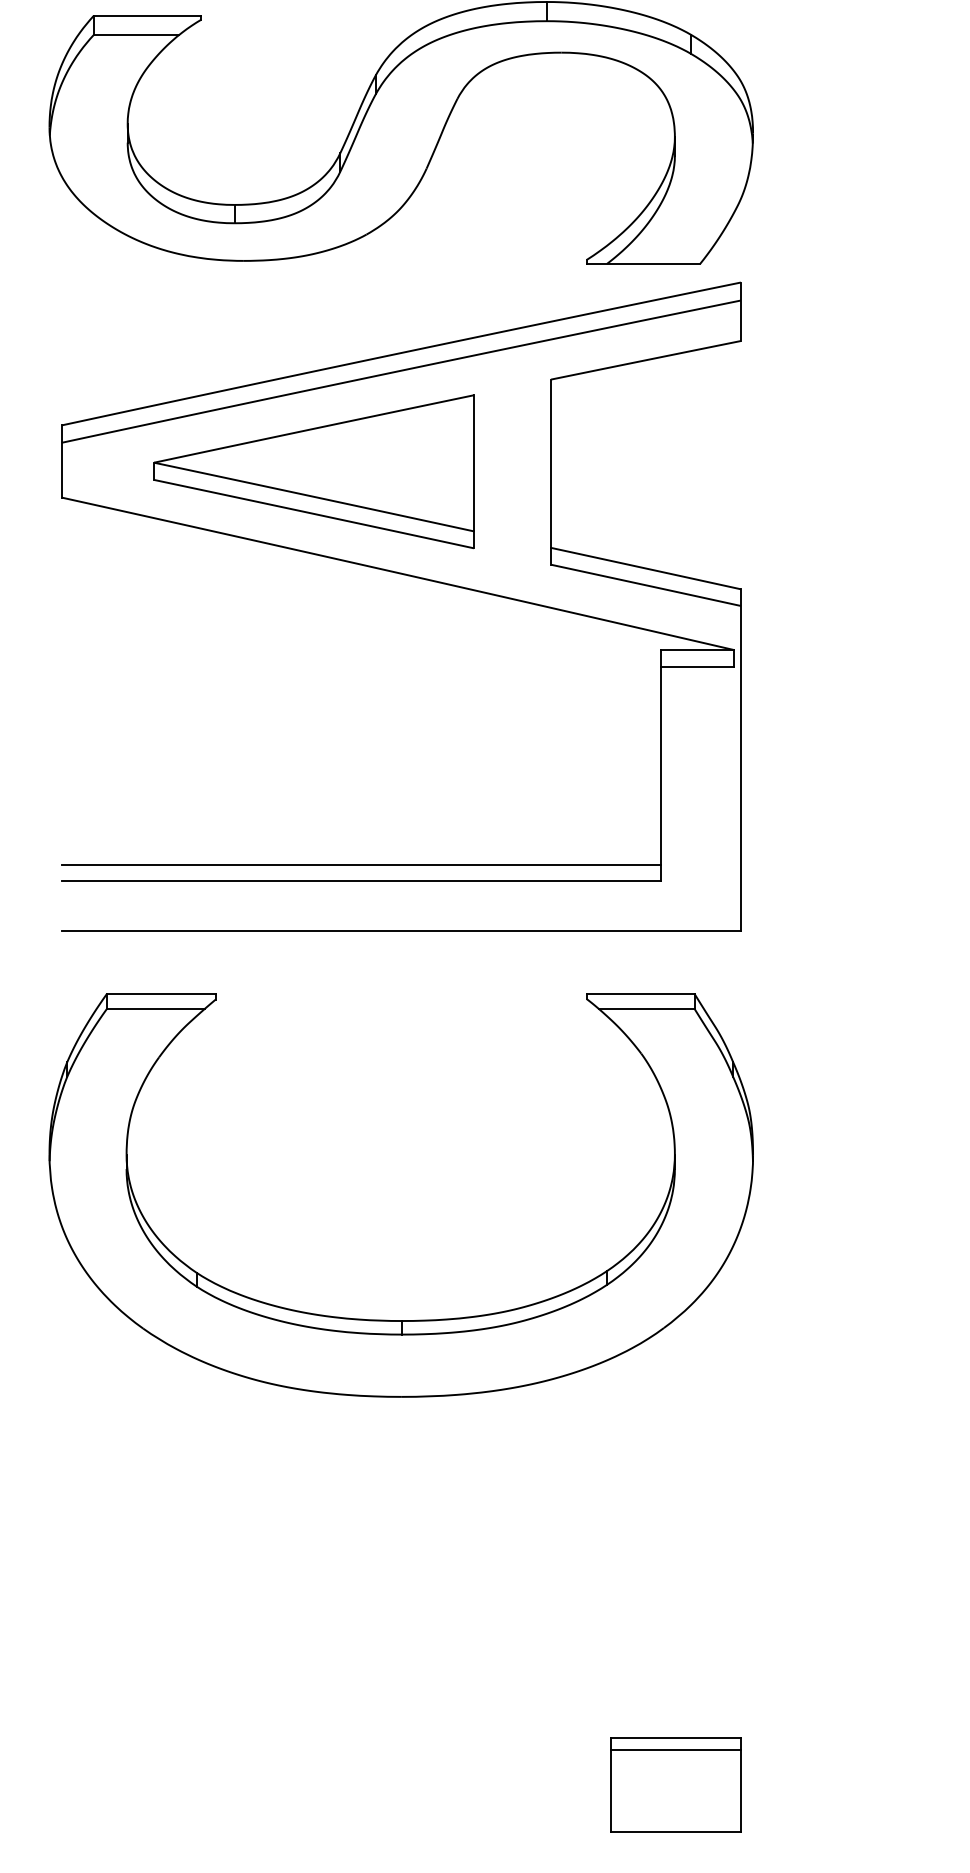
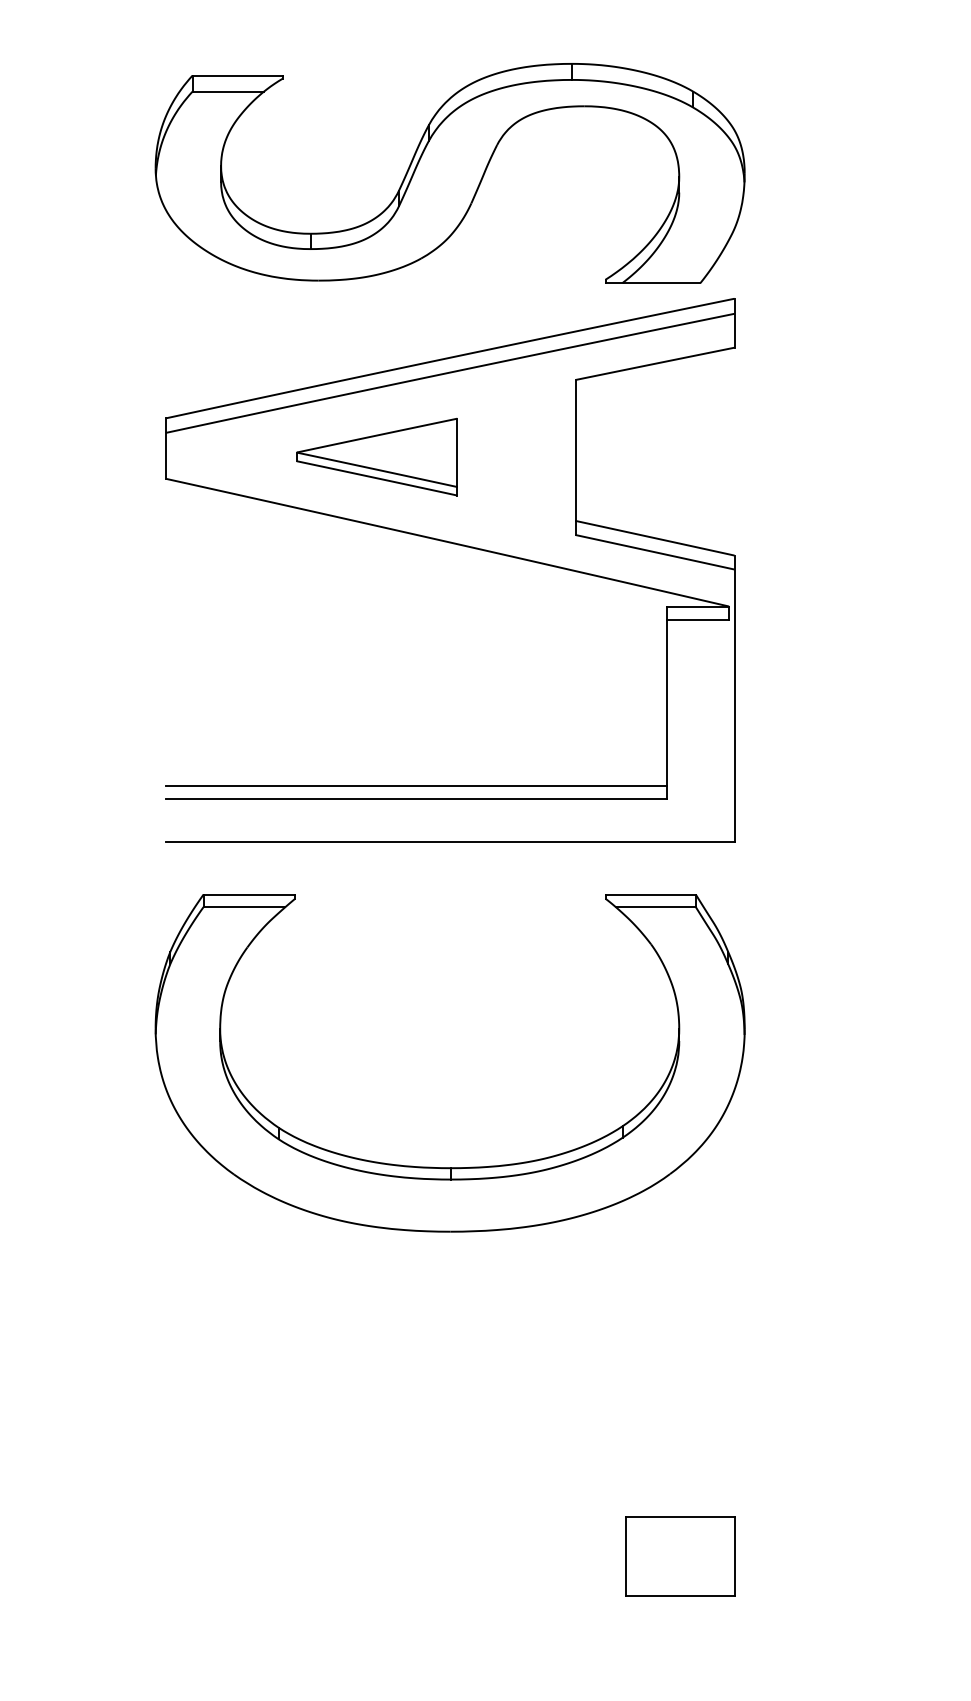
part: (313, 470) -> (376, 456), size x0.6
line: (675, 1750) -> (679, 1527), removed

